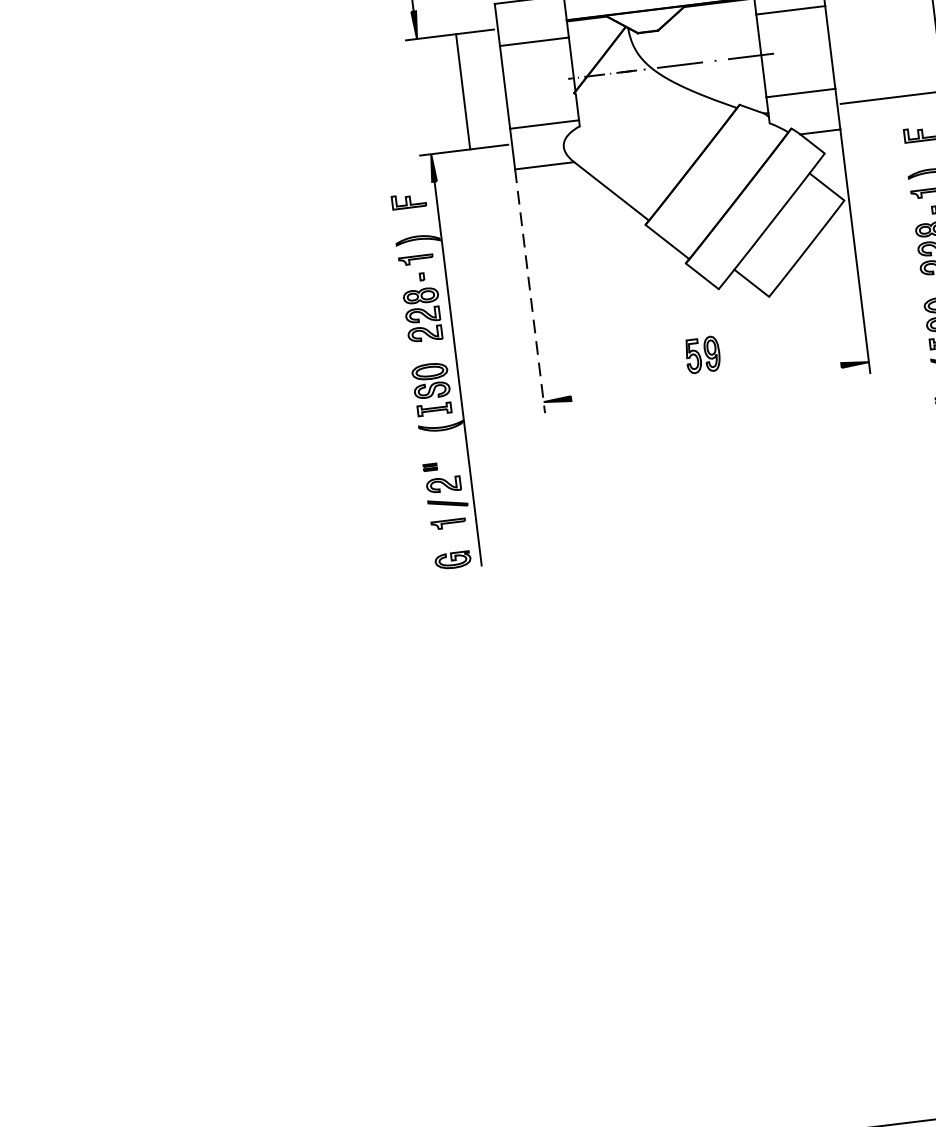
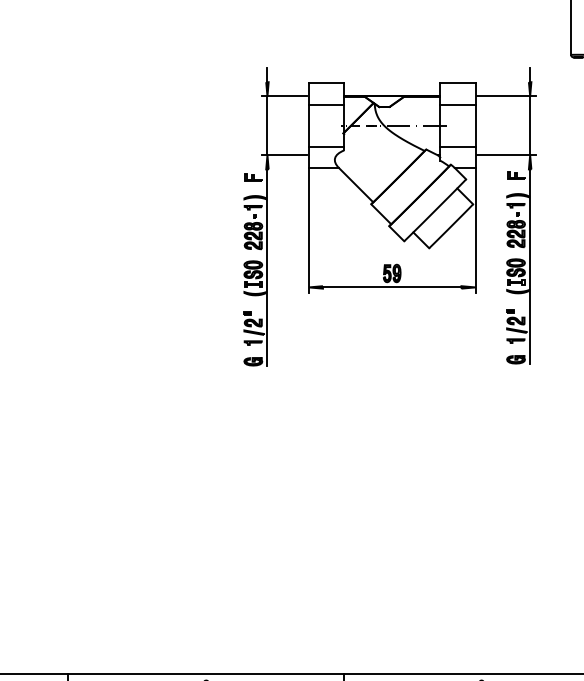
line: (463, 91) -> (267, 125), moved
line: (529, 293) -> (308, 231), dashed -> solid
line: (704, 382) -> (391, 287), added

